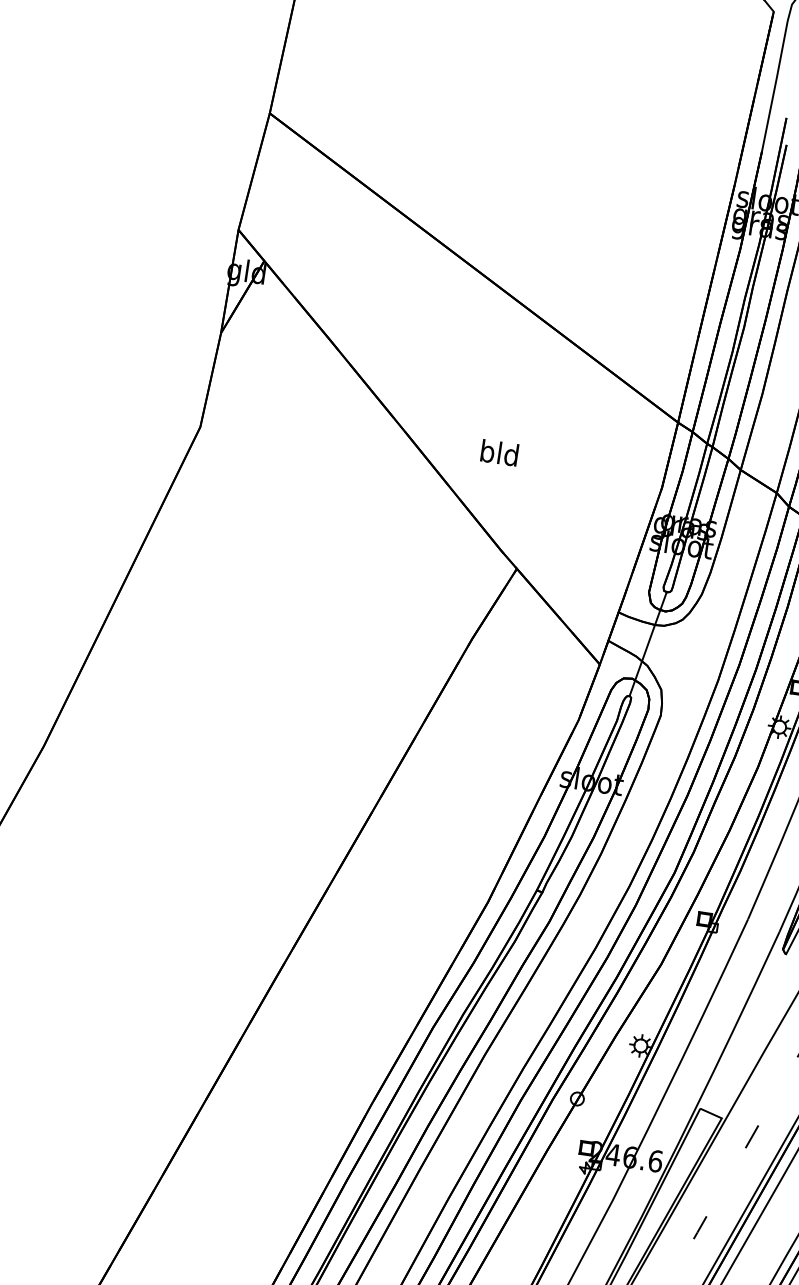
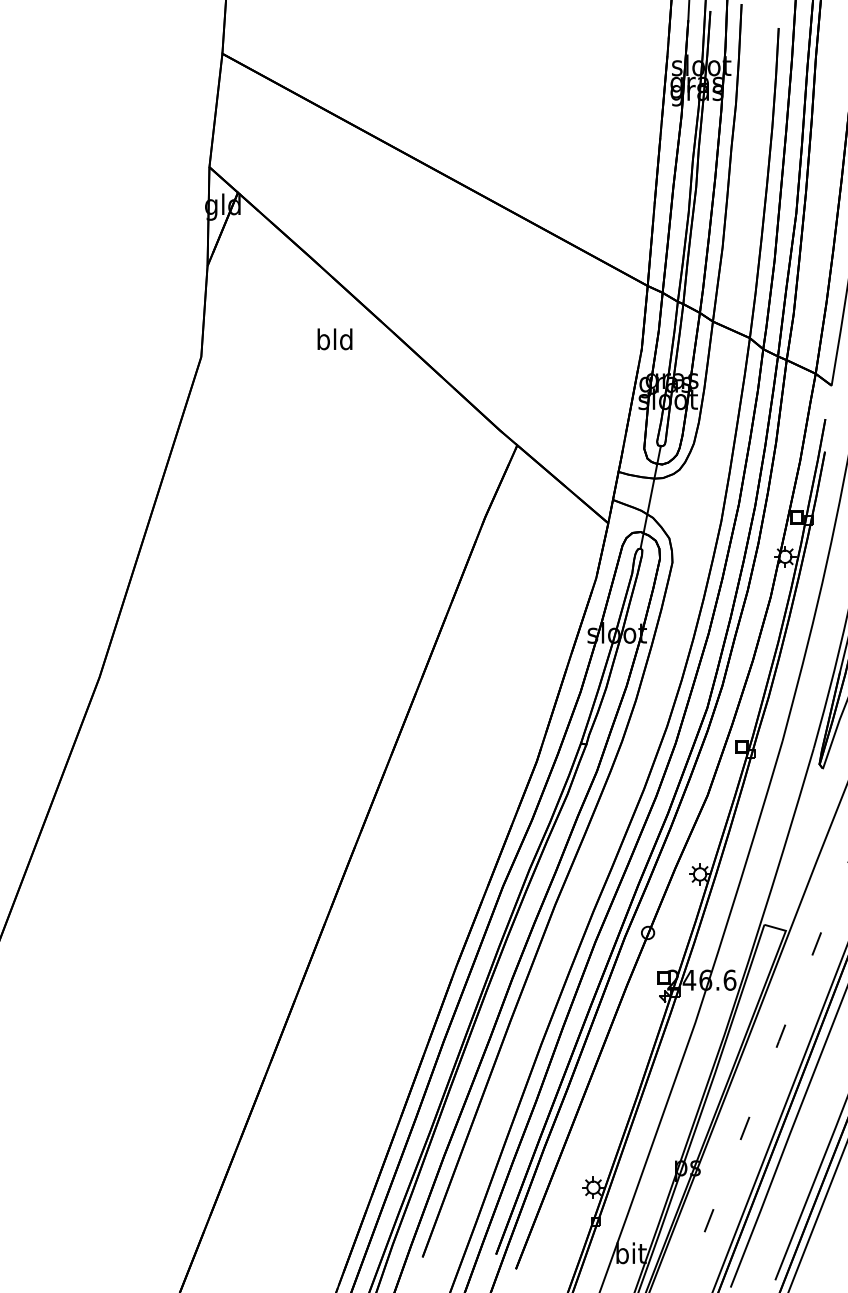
text: (499, 453) -> (334, 339), moved

